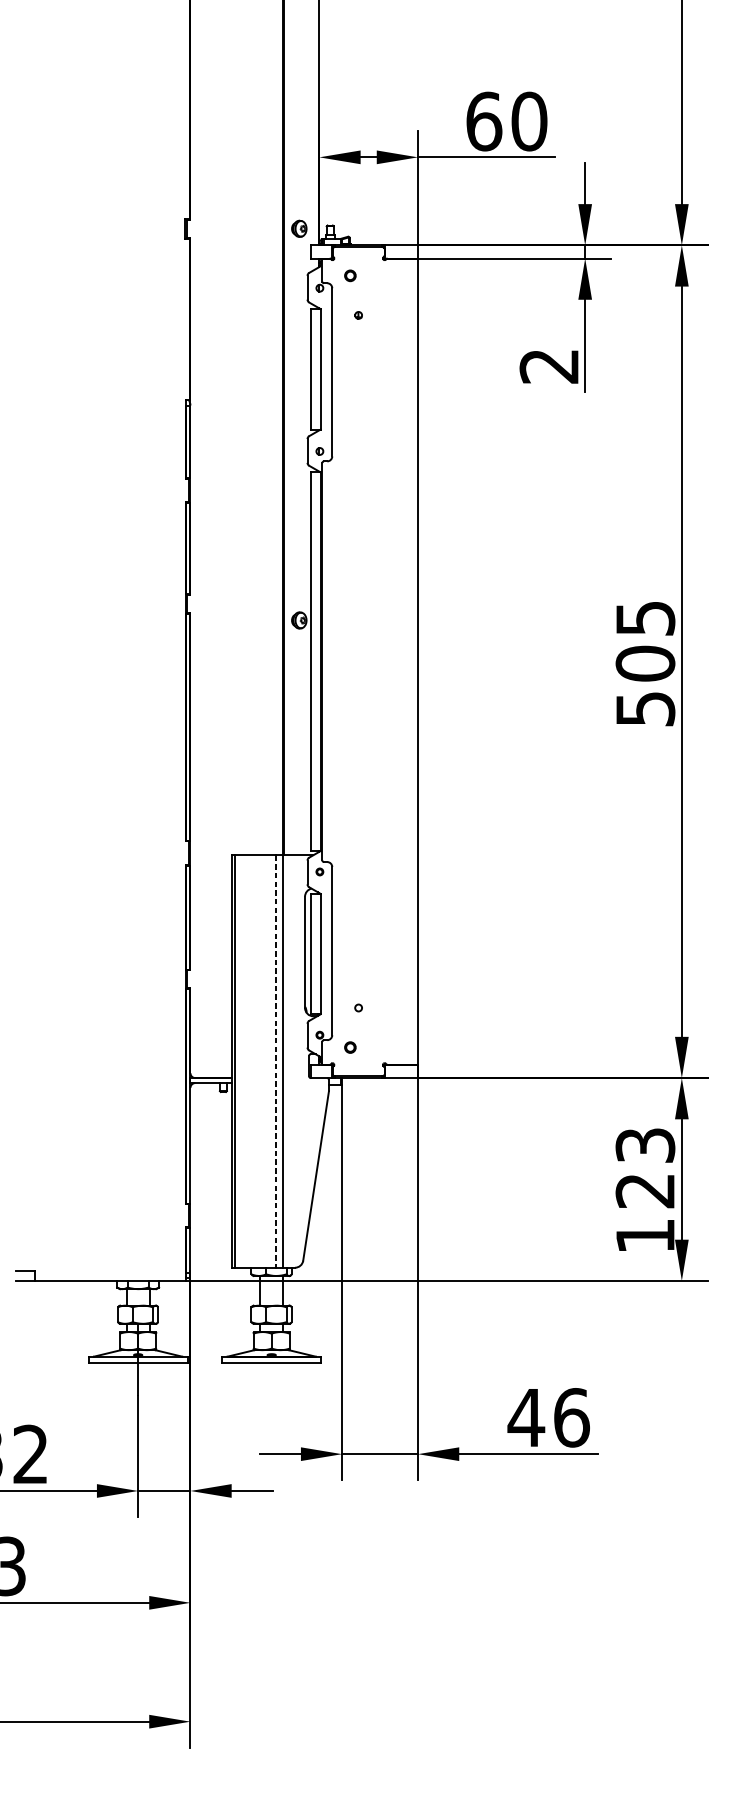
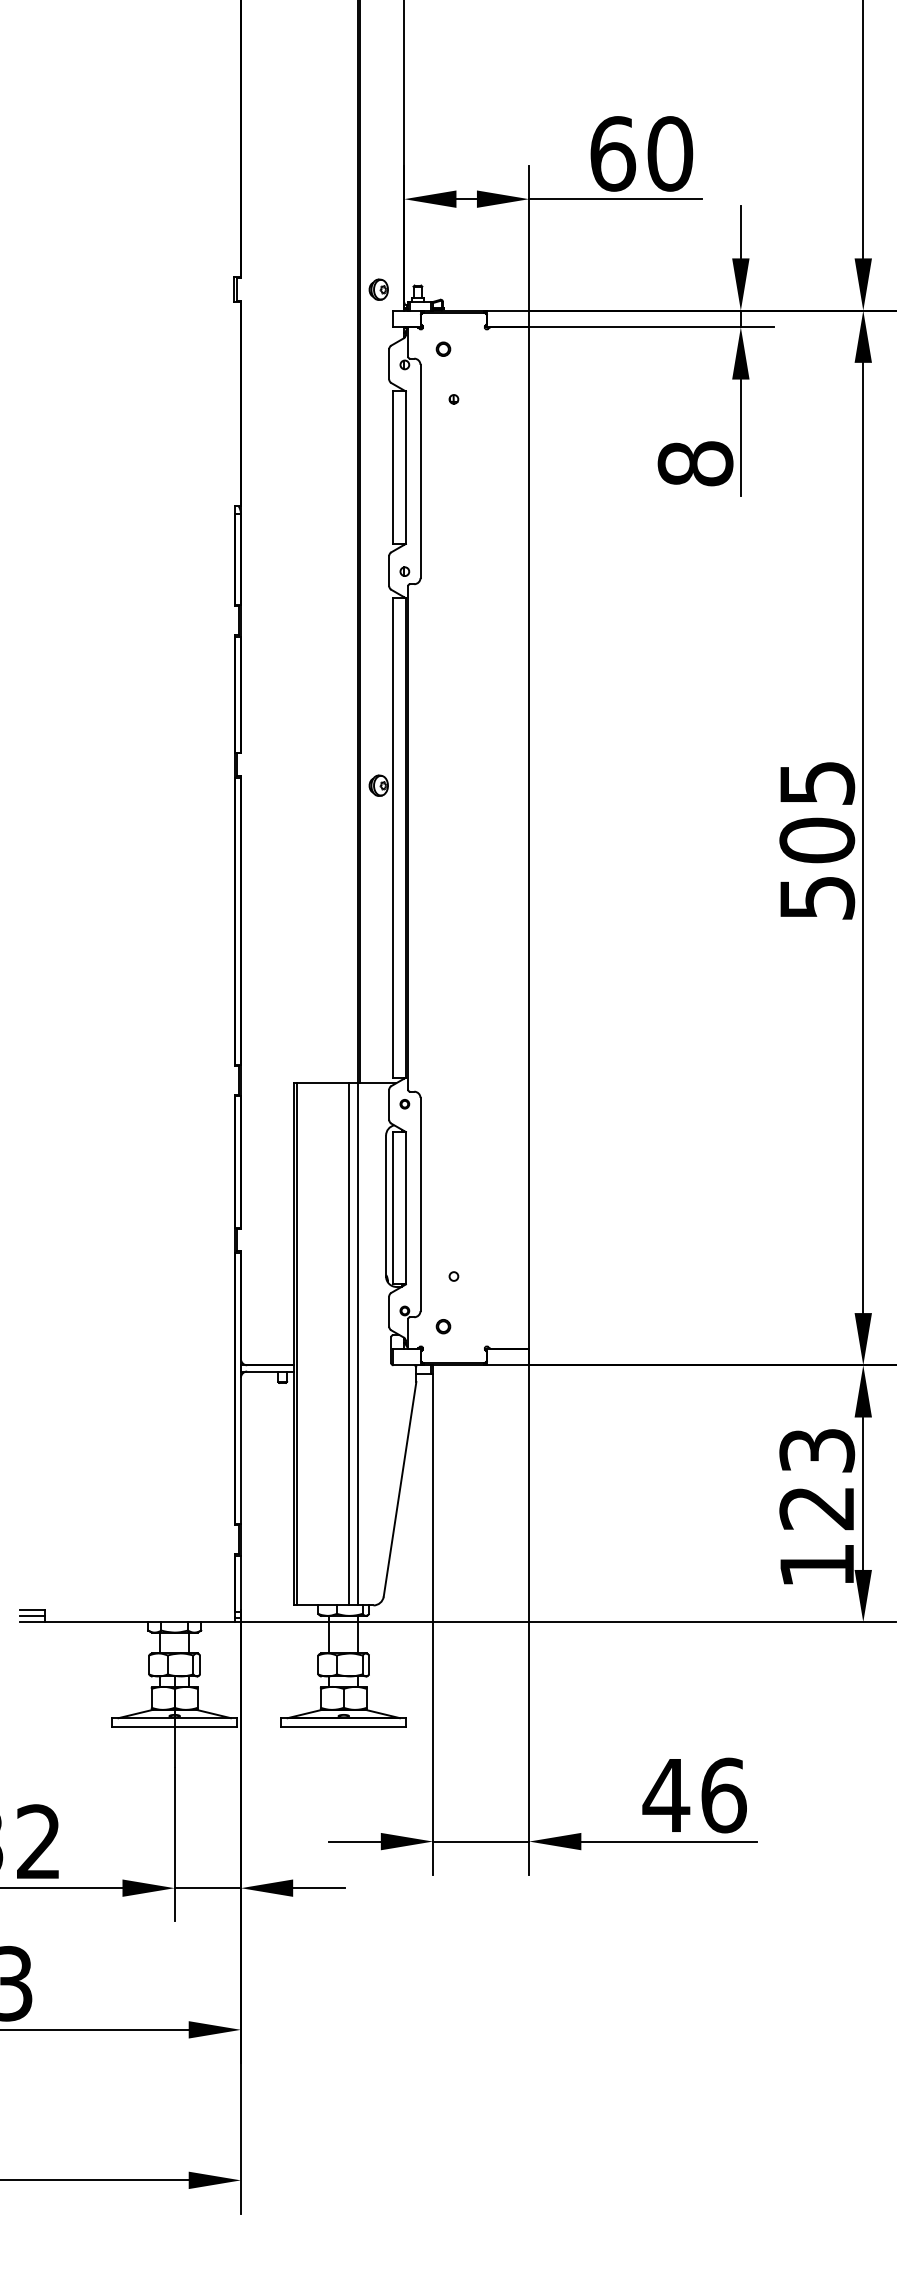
text: (549, 366) -> (695, 463), 2 -> 8
line: (276, 1061) -> (349, 1344), dashed -> solid
line: (25, 1275) -> (31, 1615), added

